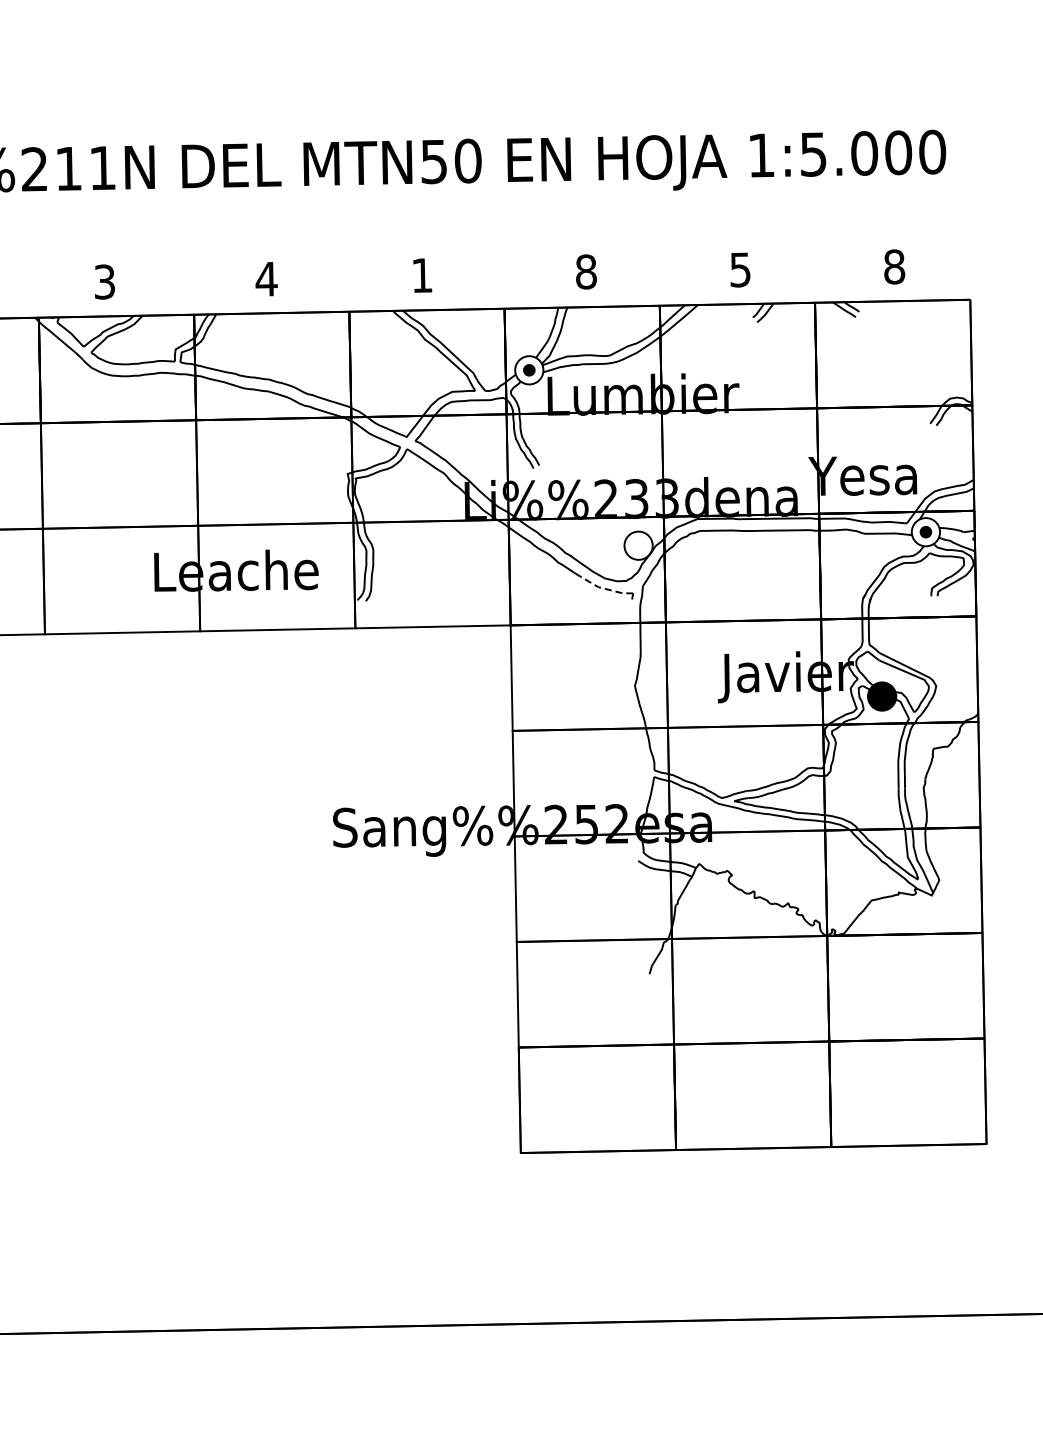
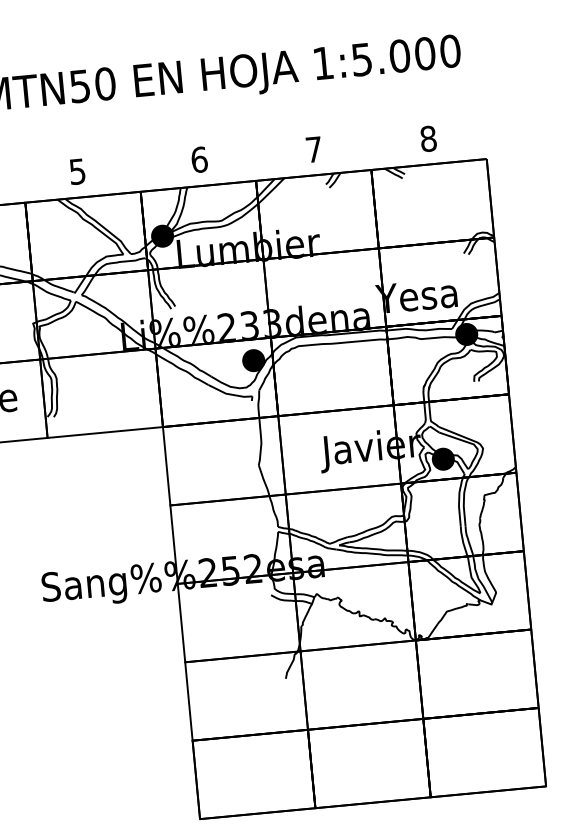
text: (740, 269) -> (314, 149), 5 -> 7
text: (586, 271) -> (199, 159), 8 -> 6
text: (422, 275) -> (77, 171), 1 -> 5
fill: (529, 370) -> (162, 236), added
fill: (925, 532) -> (466, 334), added
fill: (638, 545) -> (253, 360), added
line: (603, 588) -> (229, 394), dashed -> solid

